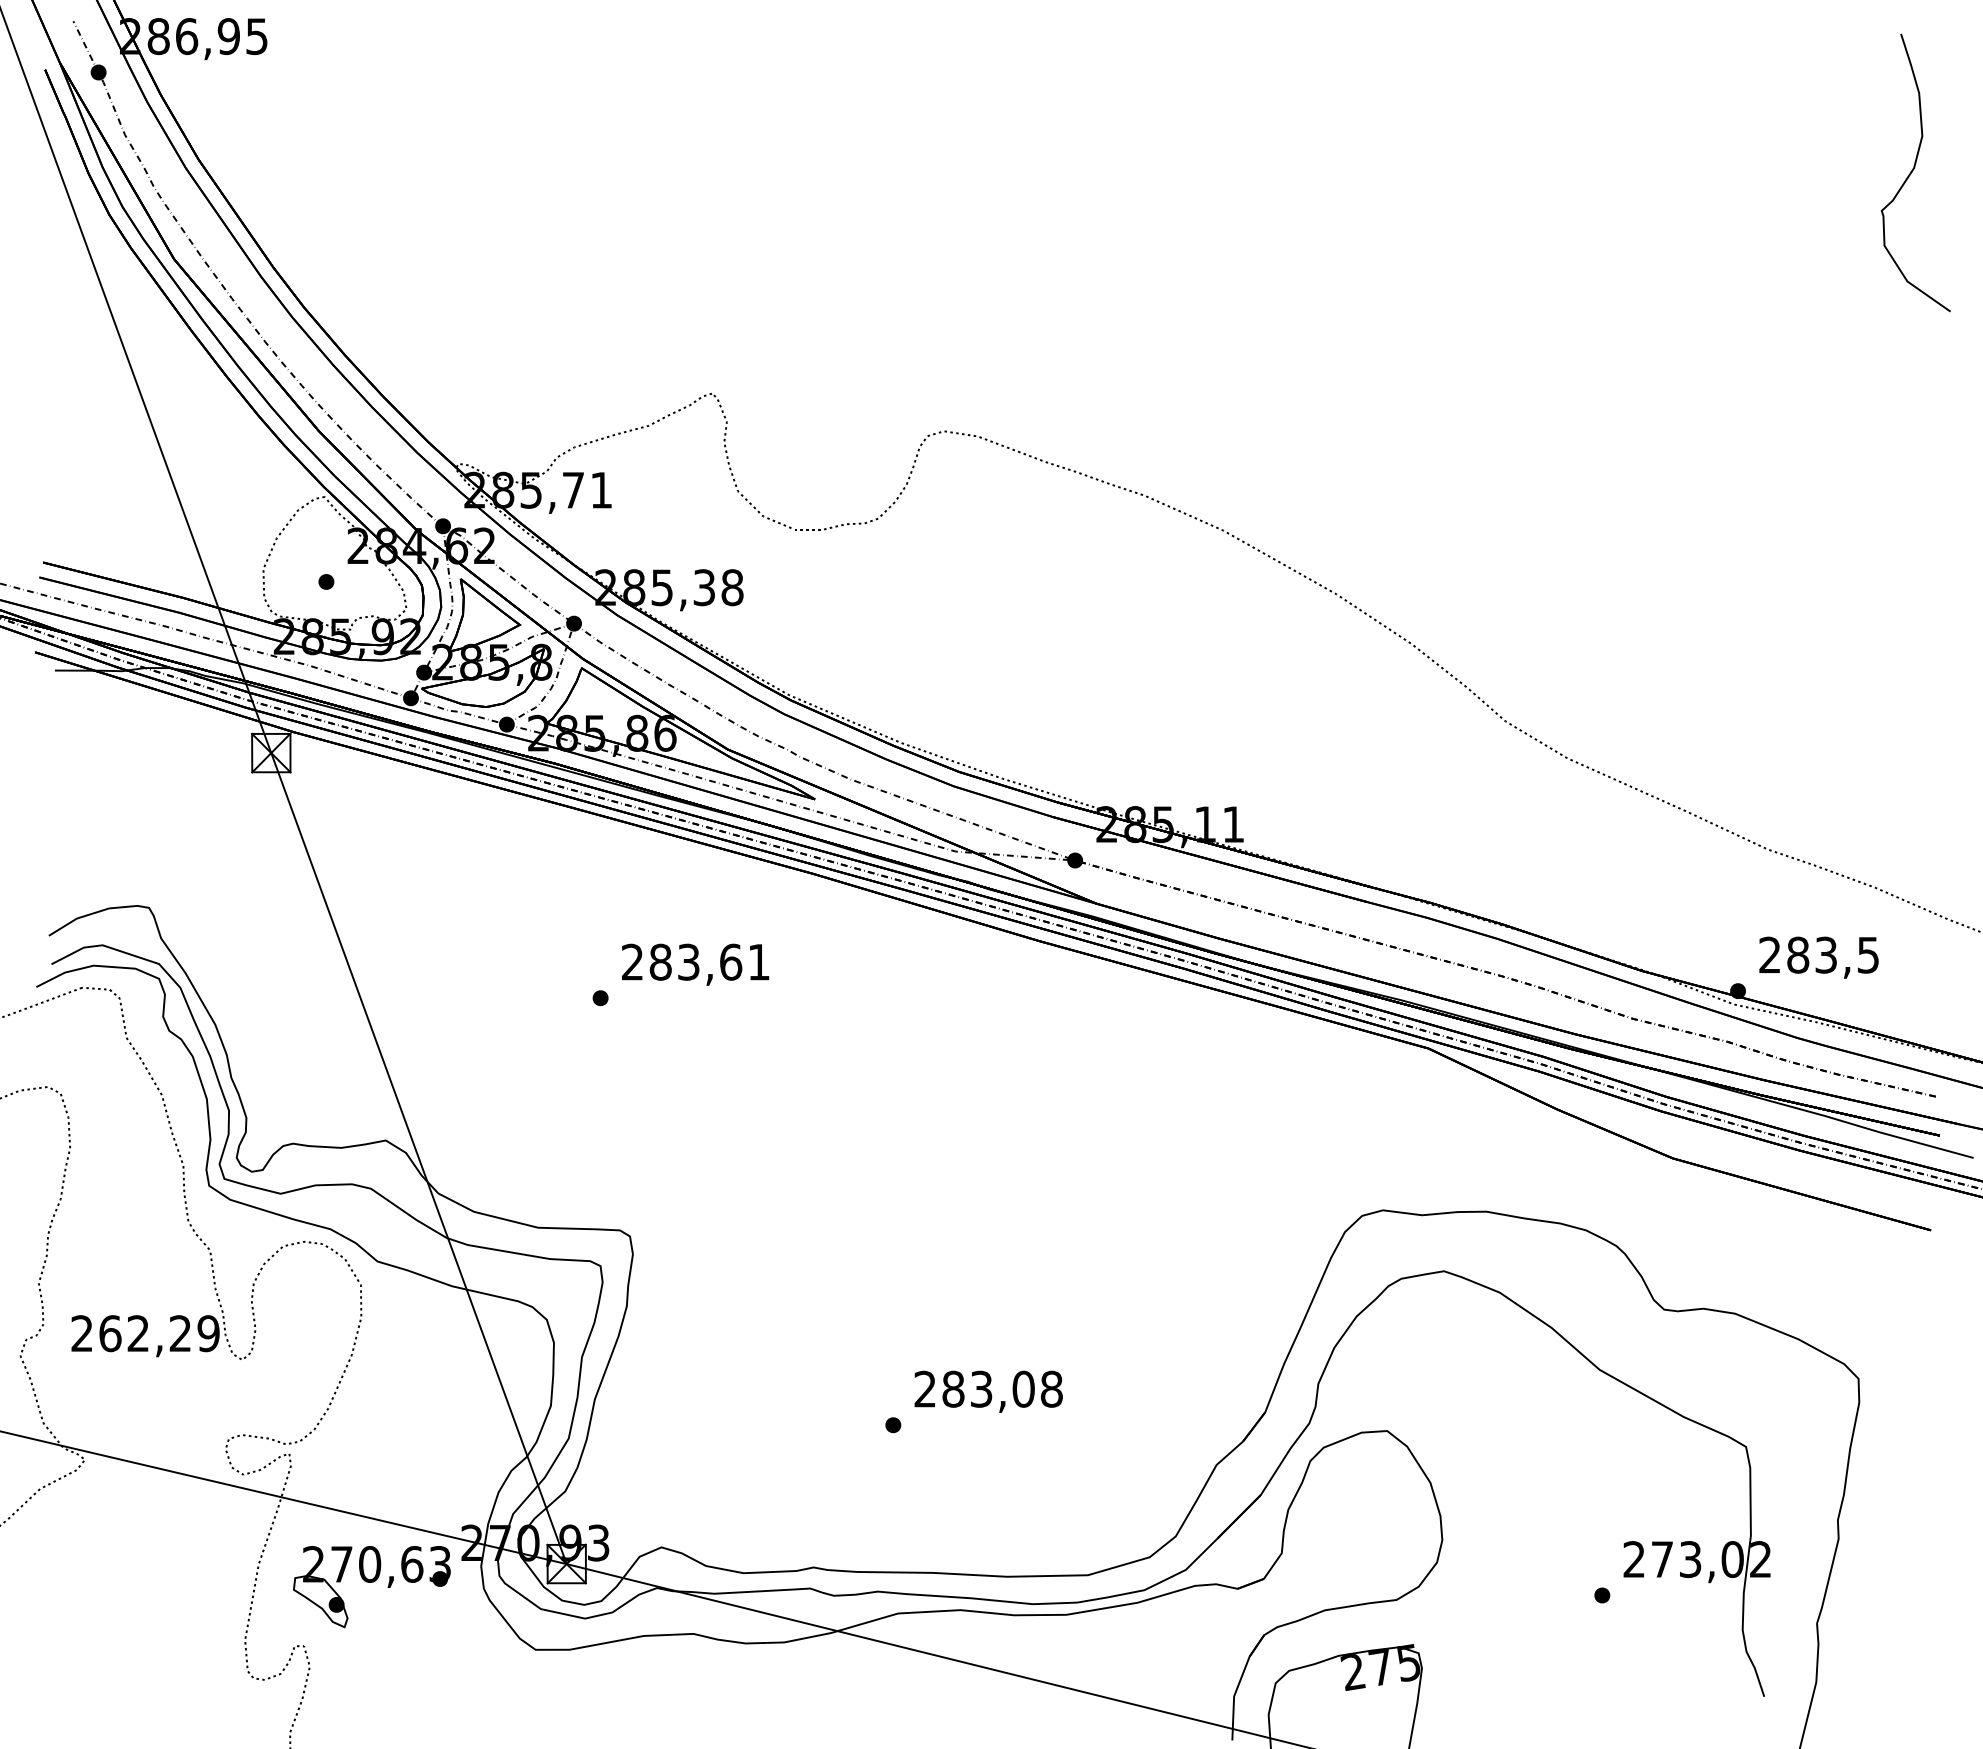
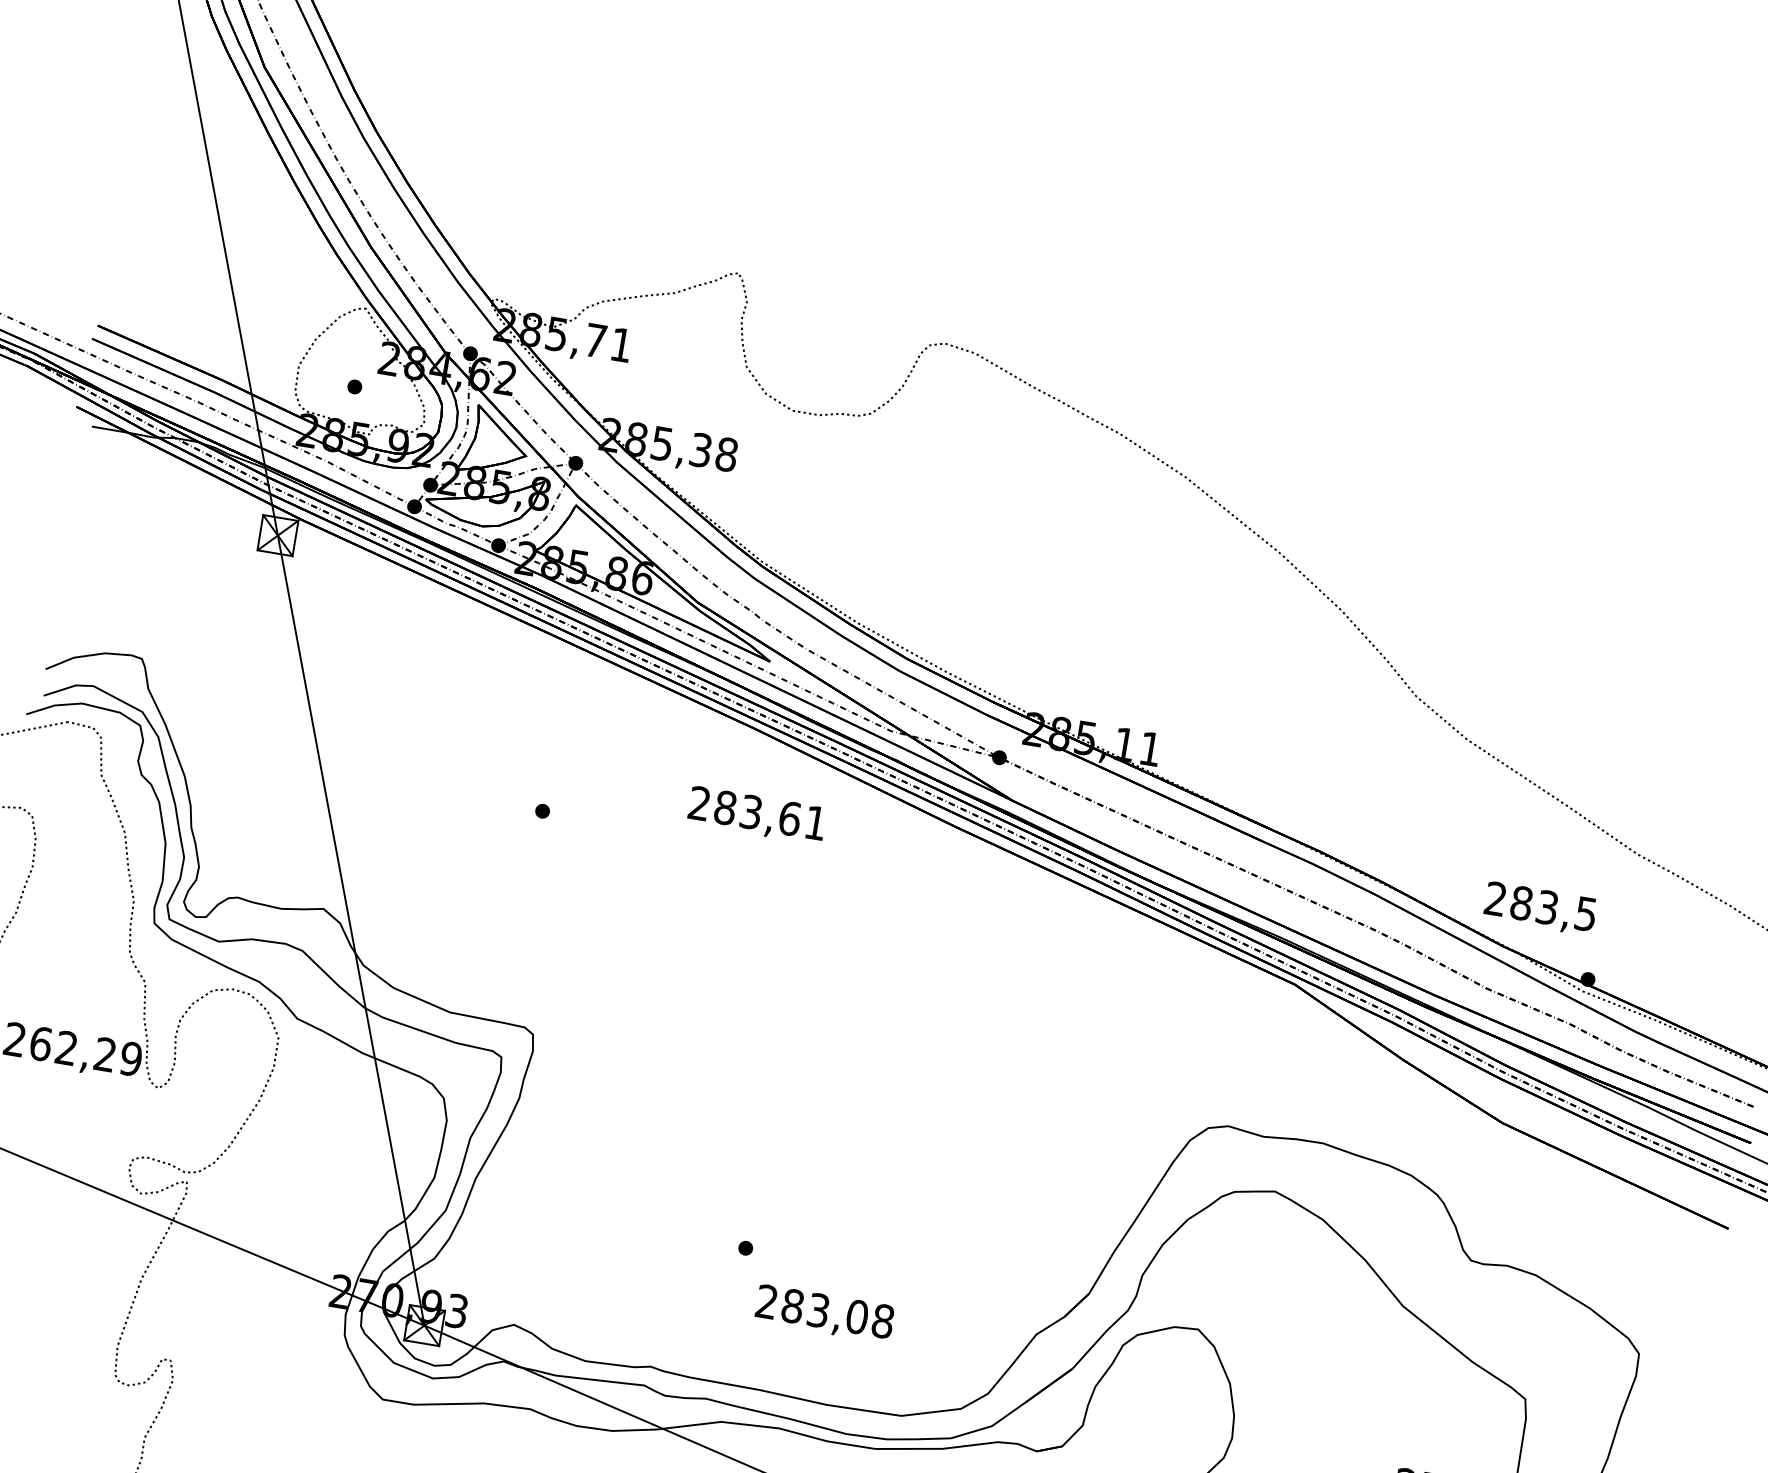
text: (1818, 957) -> (1539, 908), moved
text: (695, 964) -> (757, 815), moved
text: (988, 1391) -> (824, 1313), moved
part: (371, 1587) -> (241, 1317), removed

